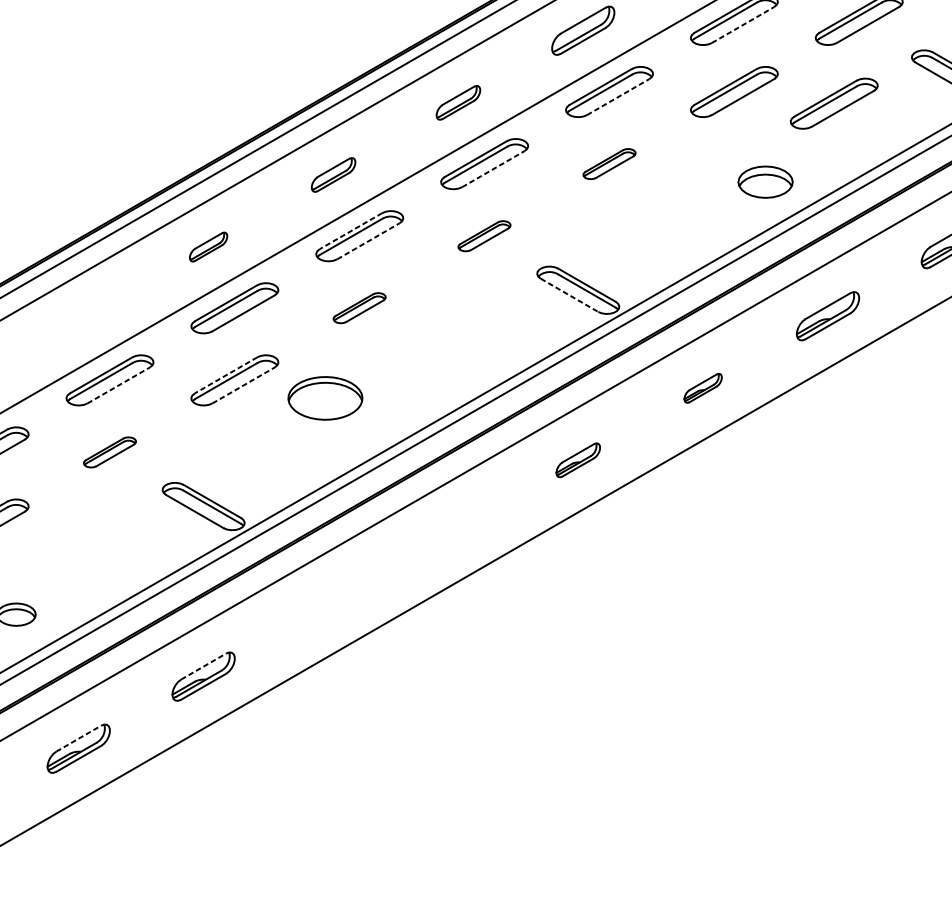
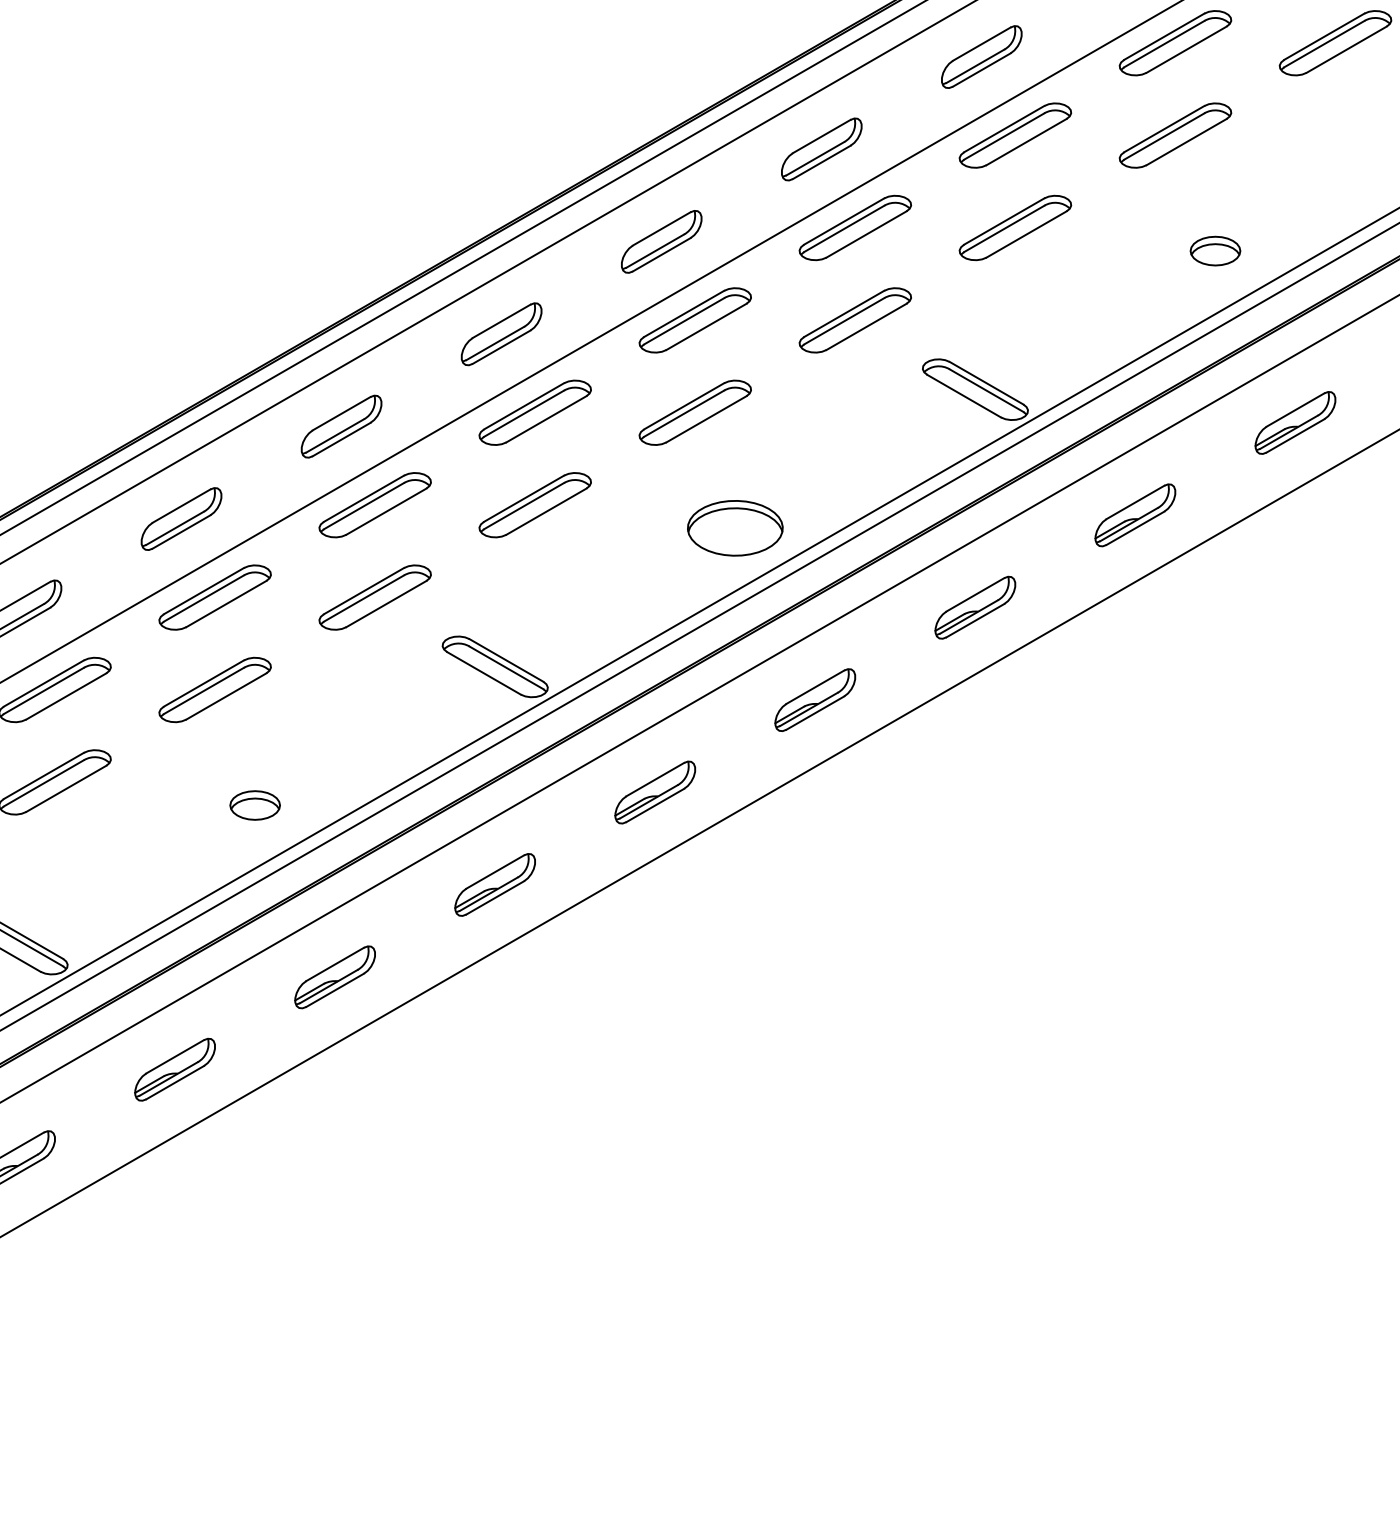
line: (743, 24) -> (1187, 49), dashed -> solid
line: (618, 96) -> (1027, 141), dashed -> solid
part: (458, 102) -> (821, 149), size x1.43
part: (834, 103) -> (1303, 150), removed
part: (609, 163) -> (1015, 227), size x1.67
line: (494, 169) -> (867, 234), dashed -> solid
part: (333, 174) -> (661, 241), size x1.43
part: (765, 181) -> (1215, 250), size x0.71
line: (350, 231) -> (683, 314), dashed -> solid
part: (483, 236) -> (854, 320), size x1.67
line: (368, 240) -> (706, 326), dashed -> solid
part: (208, 247) -> (501, 334), size x1.67
line: (569, 295) -> (964, 396), dashed -> solid
part: (359, 308) -> (694, 412), size x1.67
part: (83, 318) -> (341, 426), added
line: (225, 375) -> (523, 498), dashed -> solid
line: (118, 385) -> (386, 511), dashed -> solid
line: (243, 385) -> (546, 511), dashed -> solid
part: (703, 388) -> (1135, 515), size x1.67
part: (325, 398) -> (735, 528), moved
part: (109, 452) -> (374, 597), size x1.67
part: (578, 460) -> (975, 607), size x1.43
part: (453, 531) -> (815, 699), added
part: (328, 604) -> (655, 792), added
line: (203, 666) -> (495, 871), dashed -> solid
line: (79, 738) -> (335, 964), dashed -> solid

